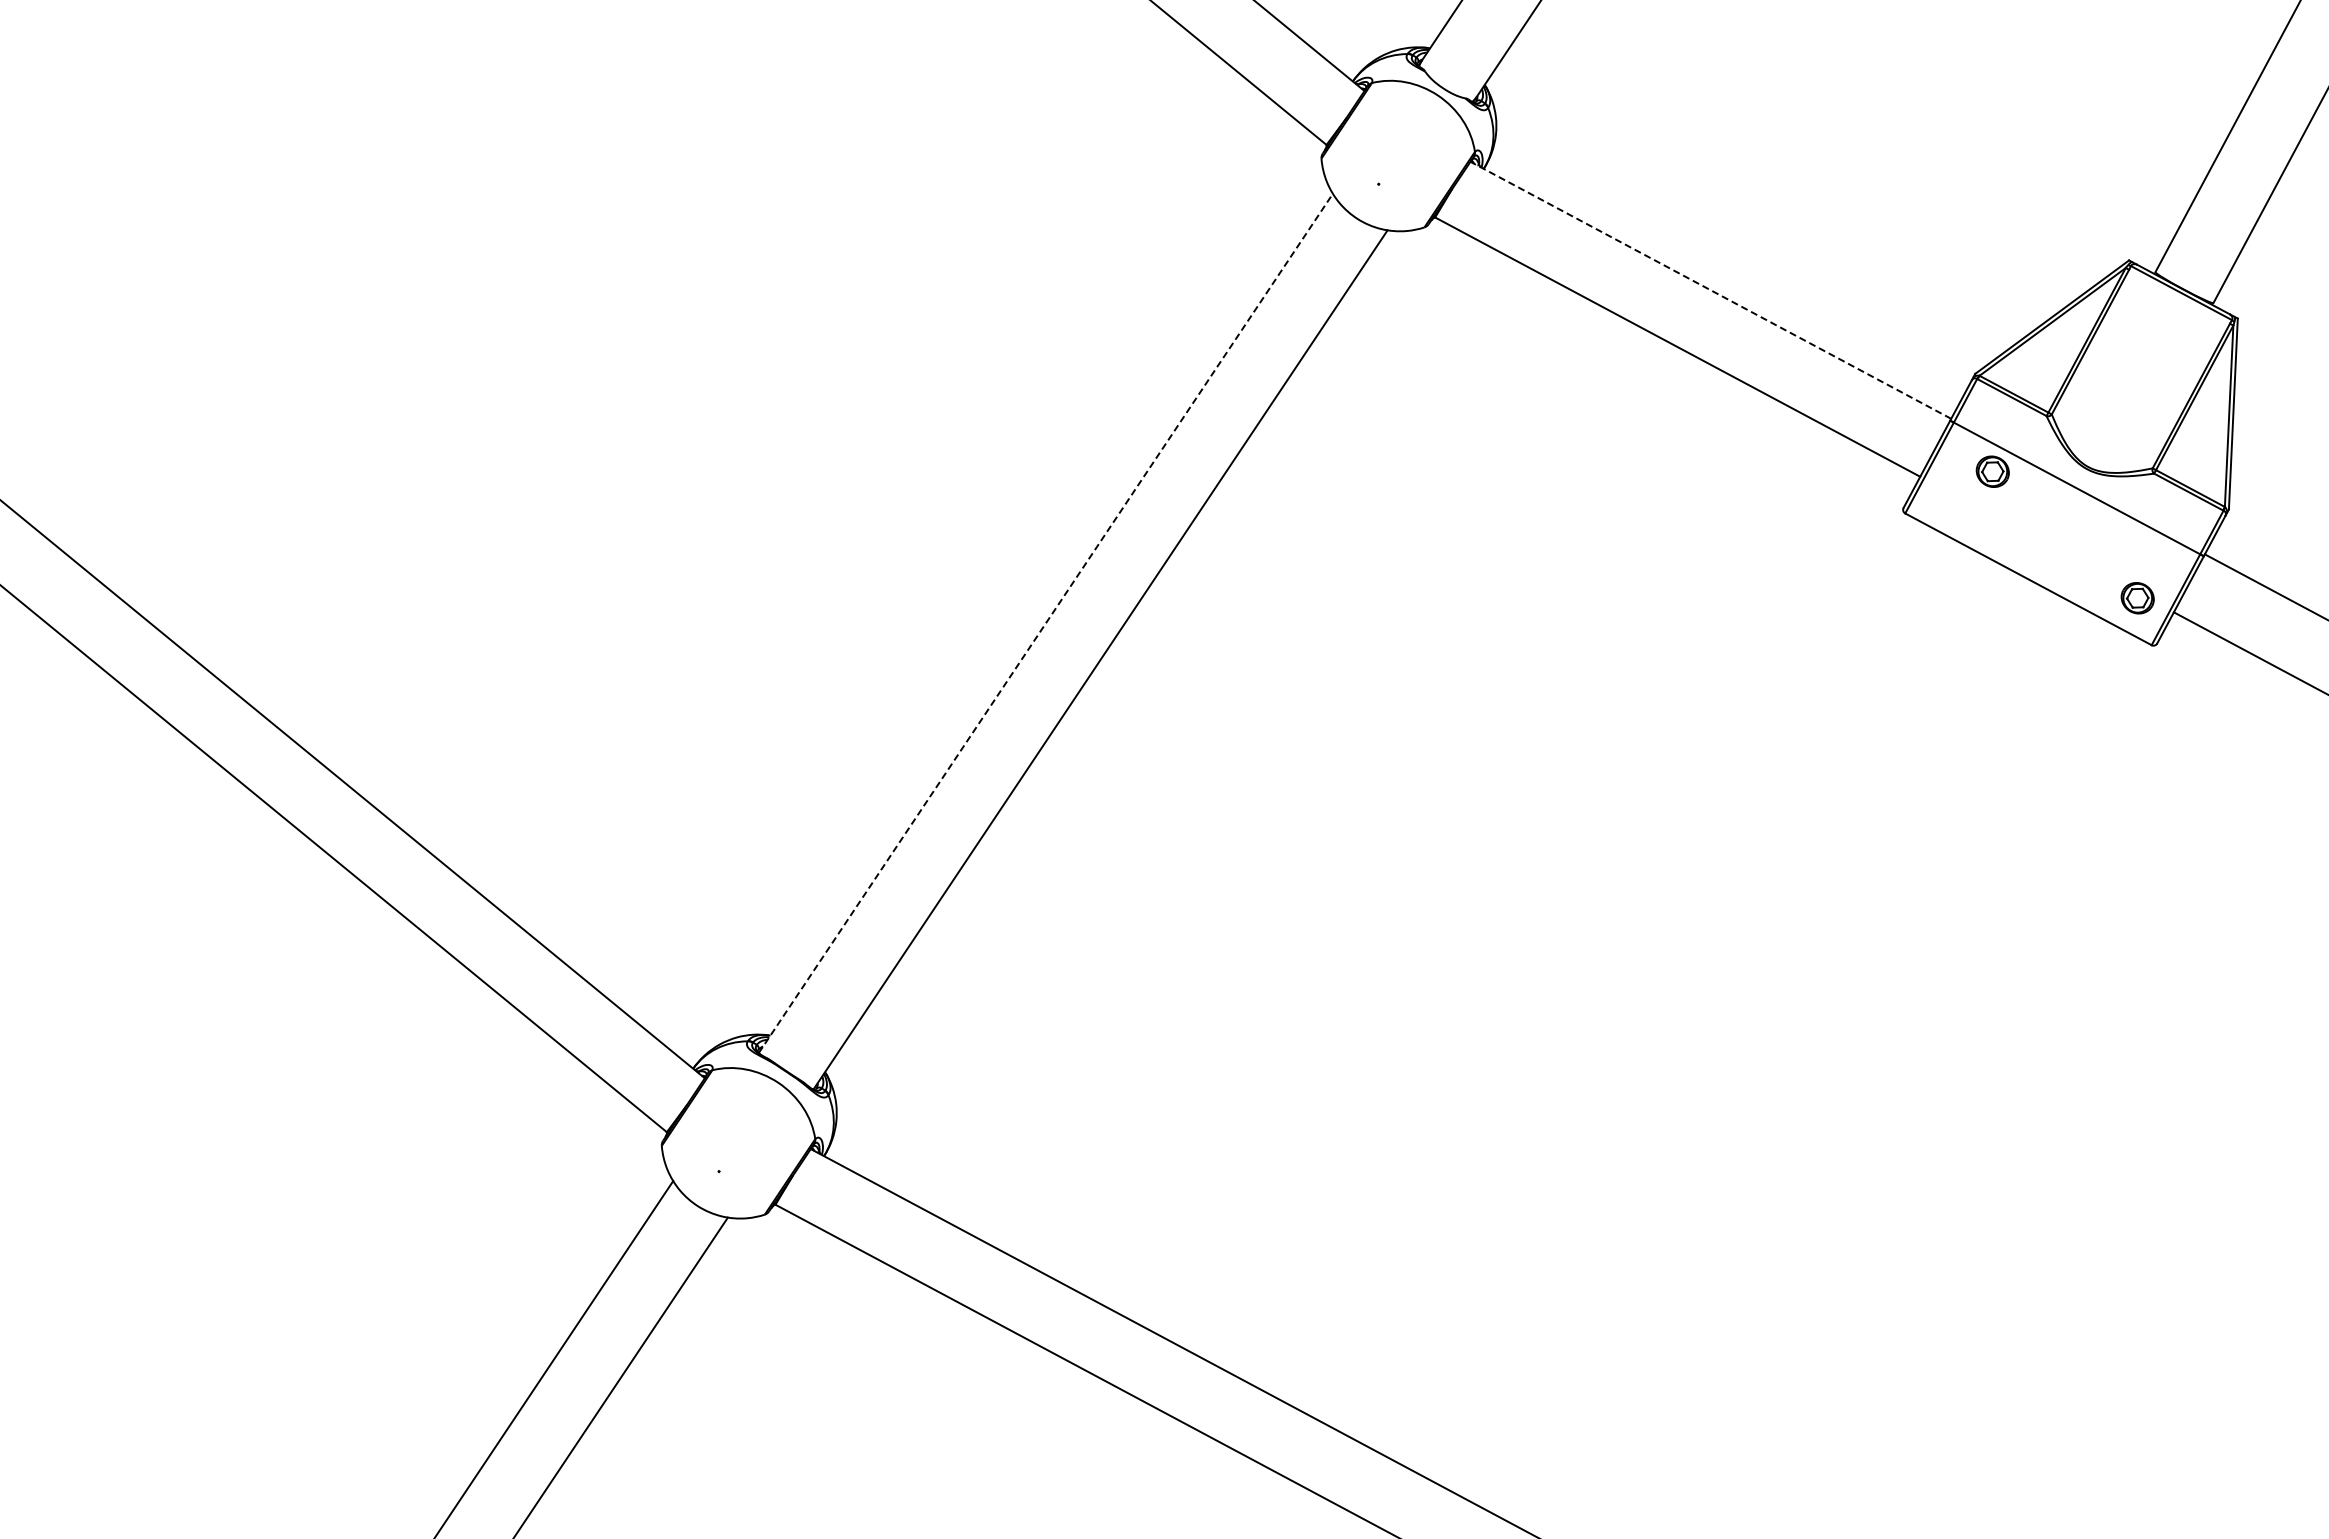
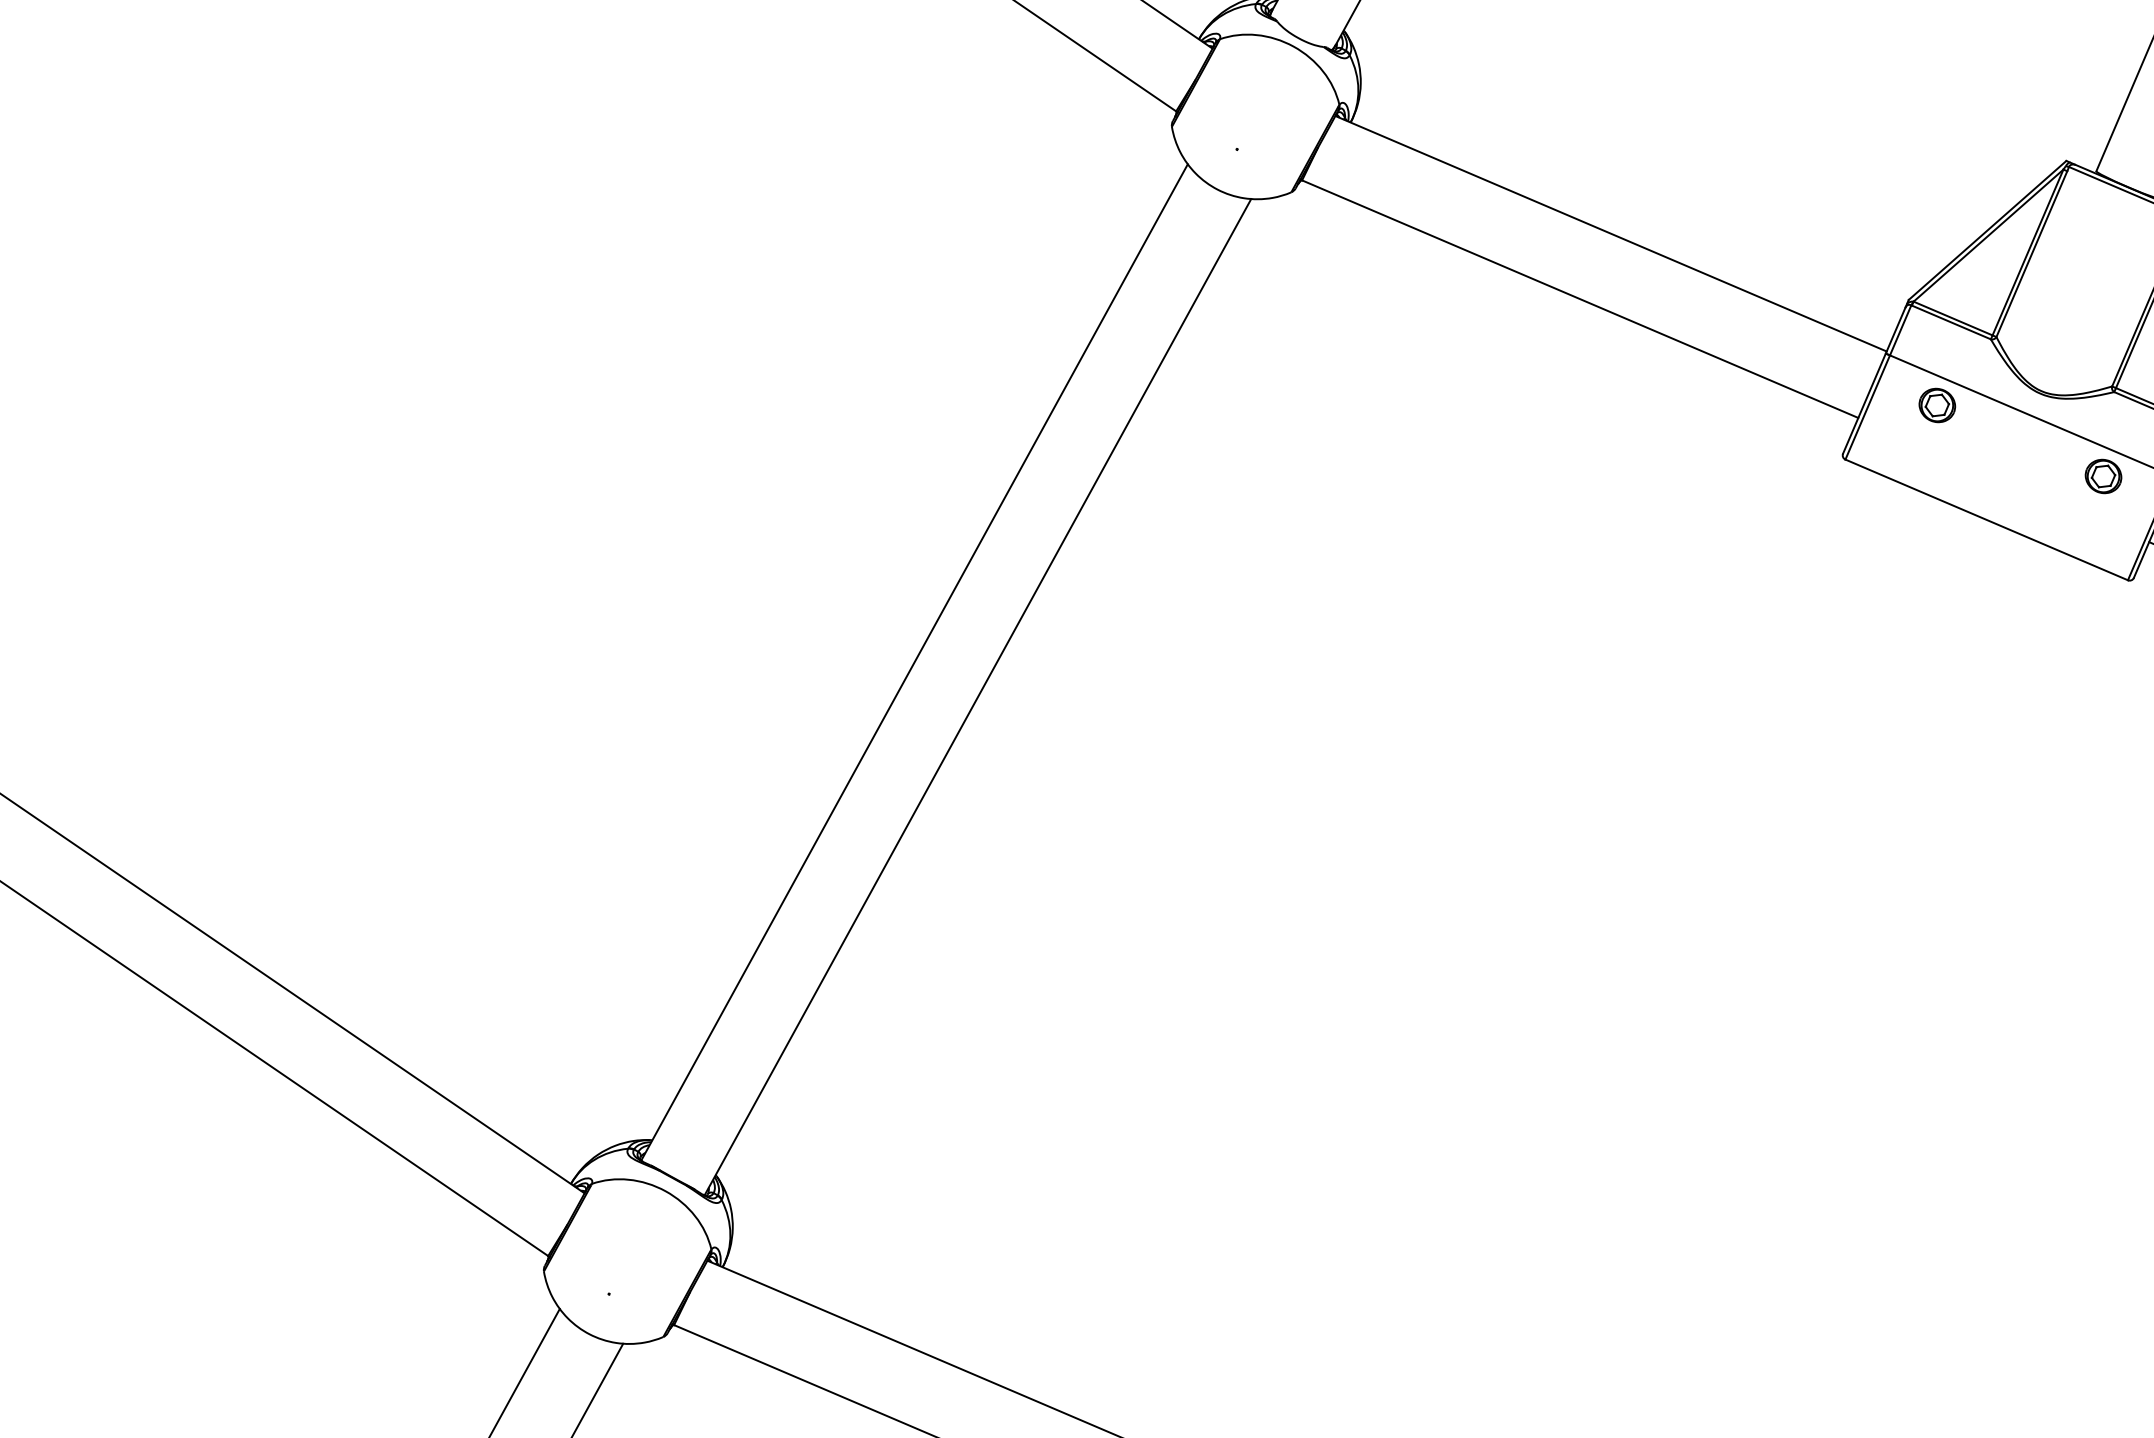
line: (1710, 290) -> (1610, 234), dashed -> solid
part: (2137, 598) -> (2103, 476), moved
line: (1045, 623) -> (914, 662), dashed -> solid

